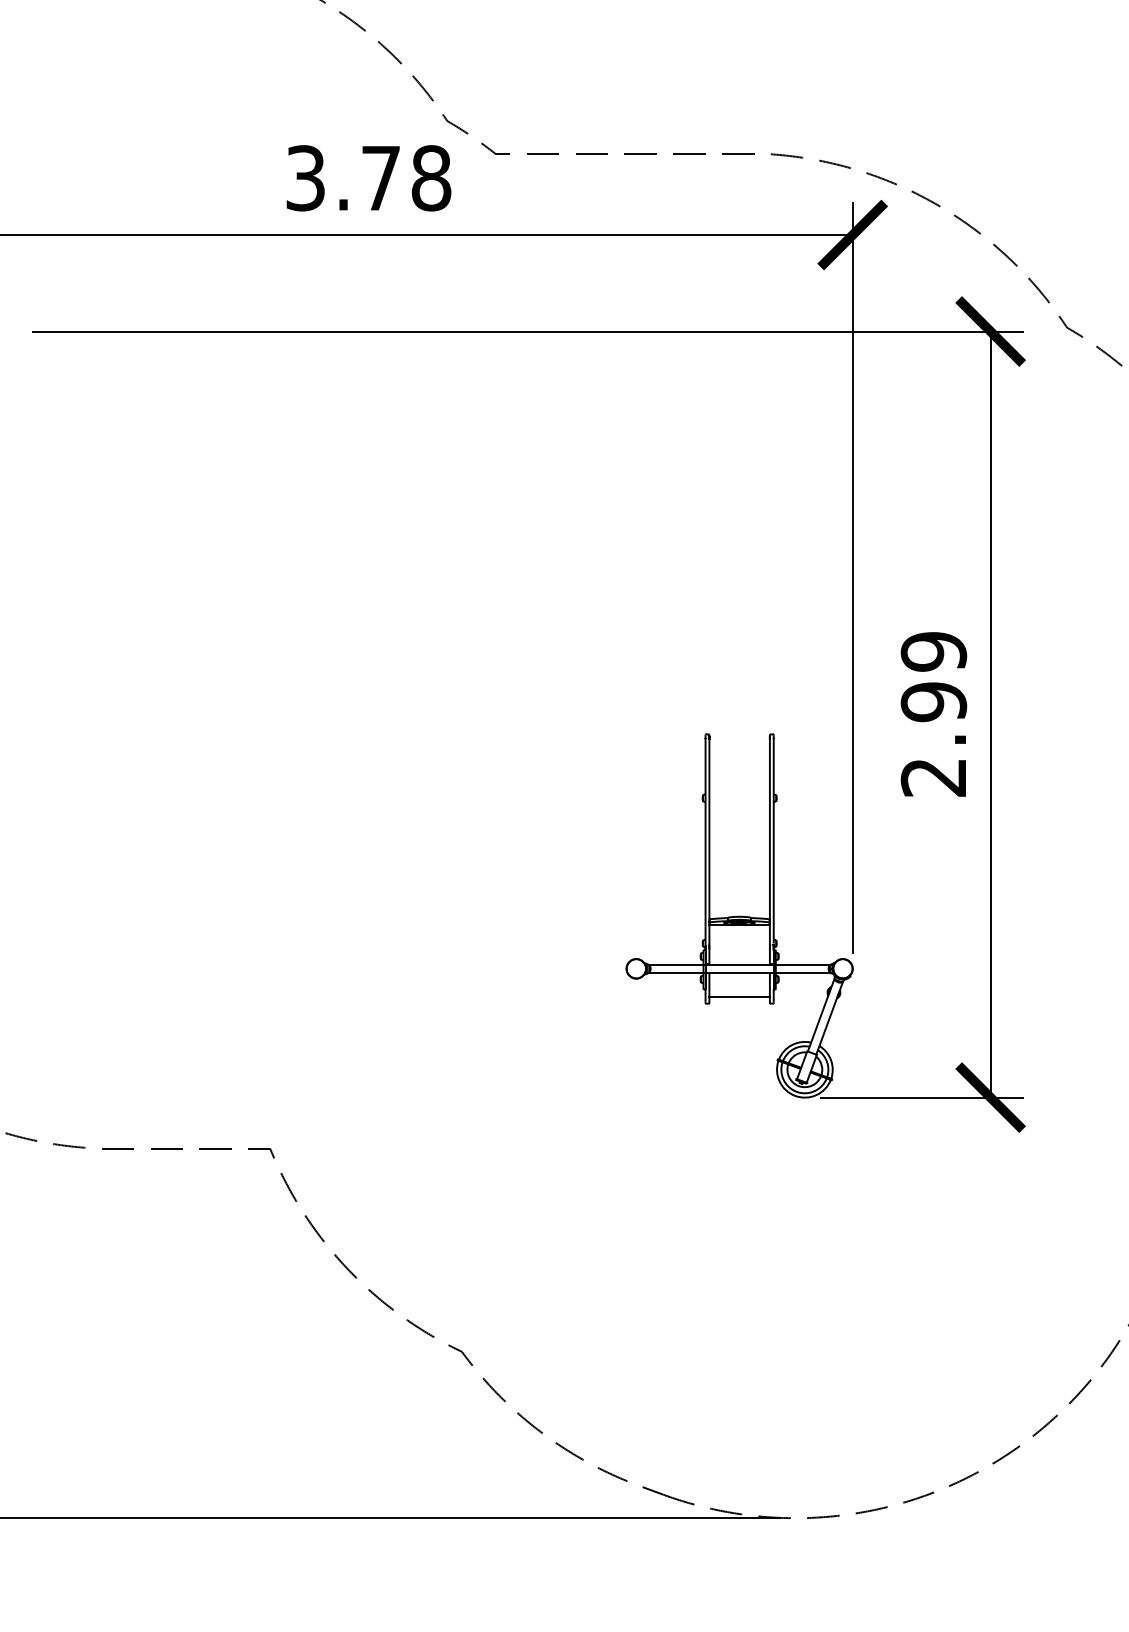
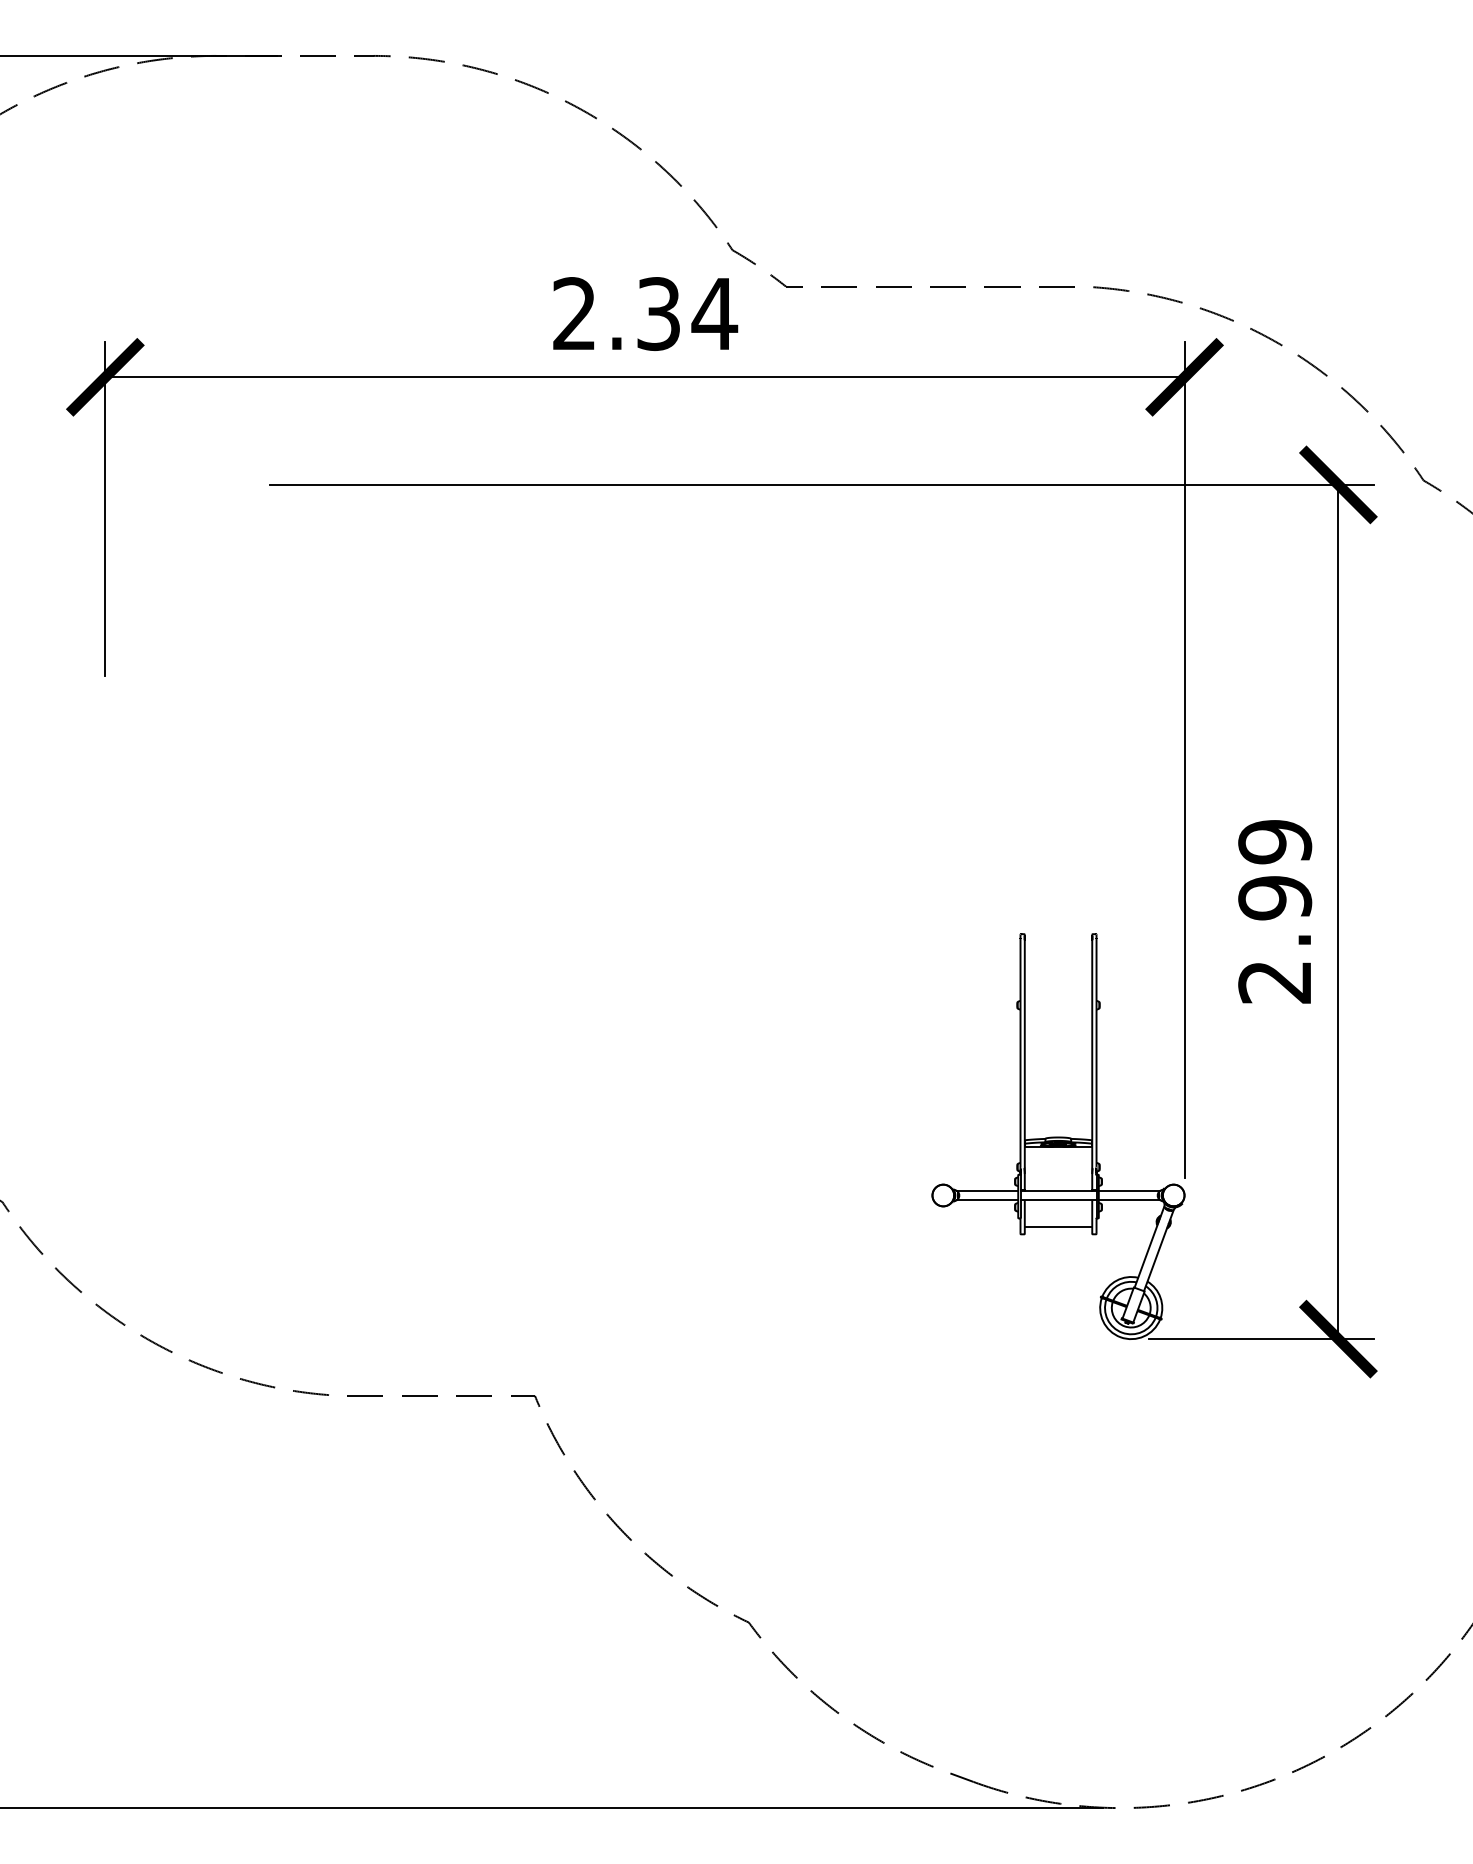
text: (369, 178) -> (645, 314), 3.78 -> 2.34

